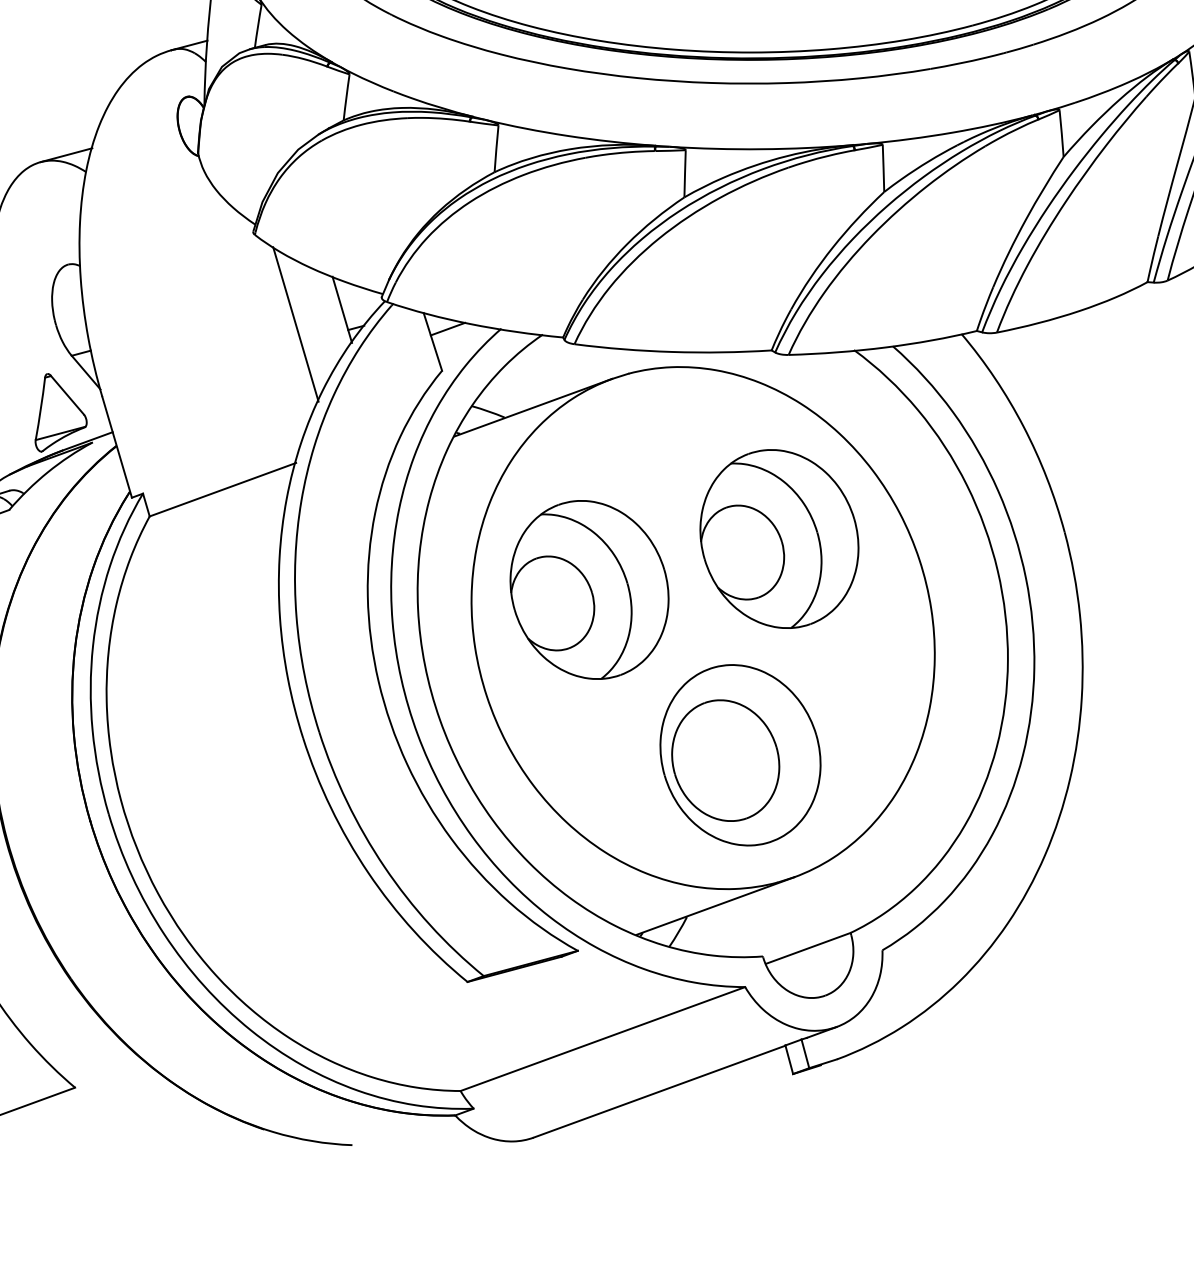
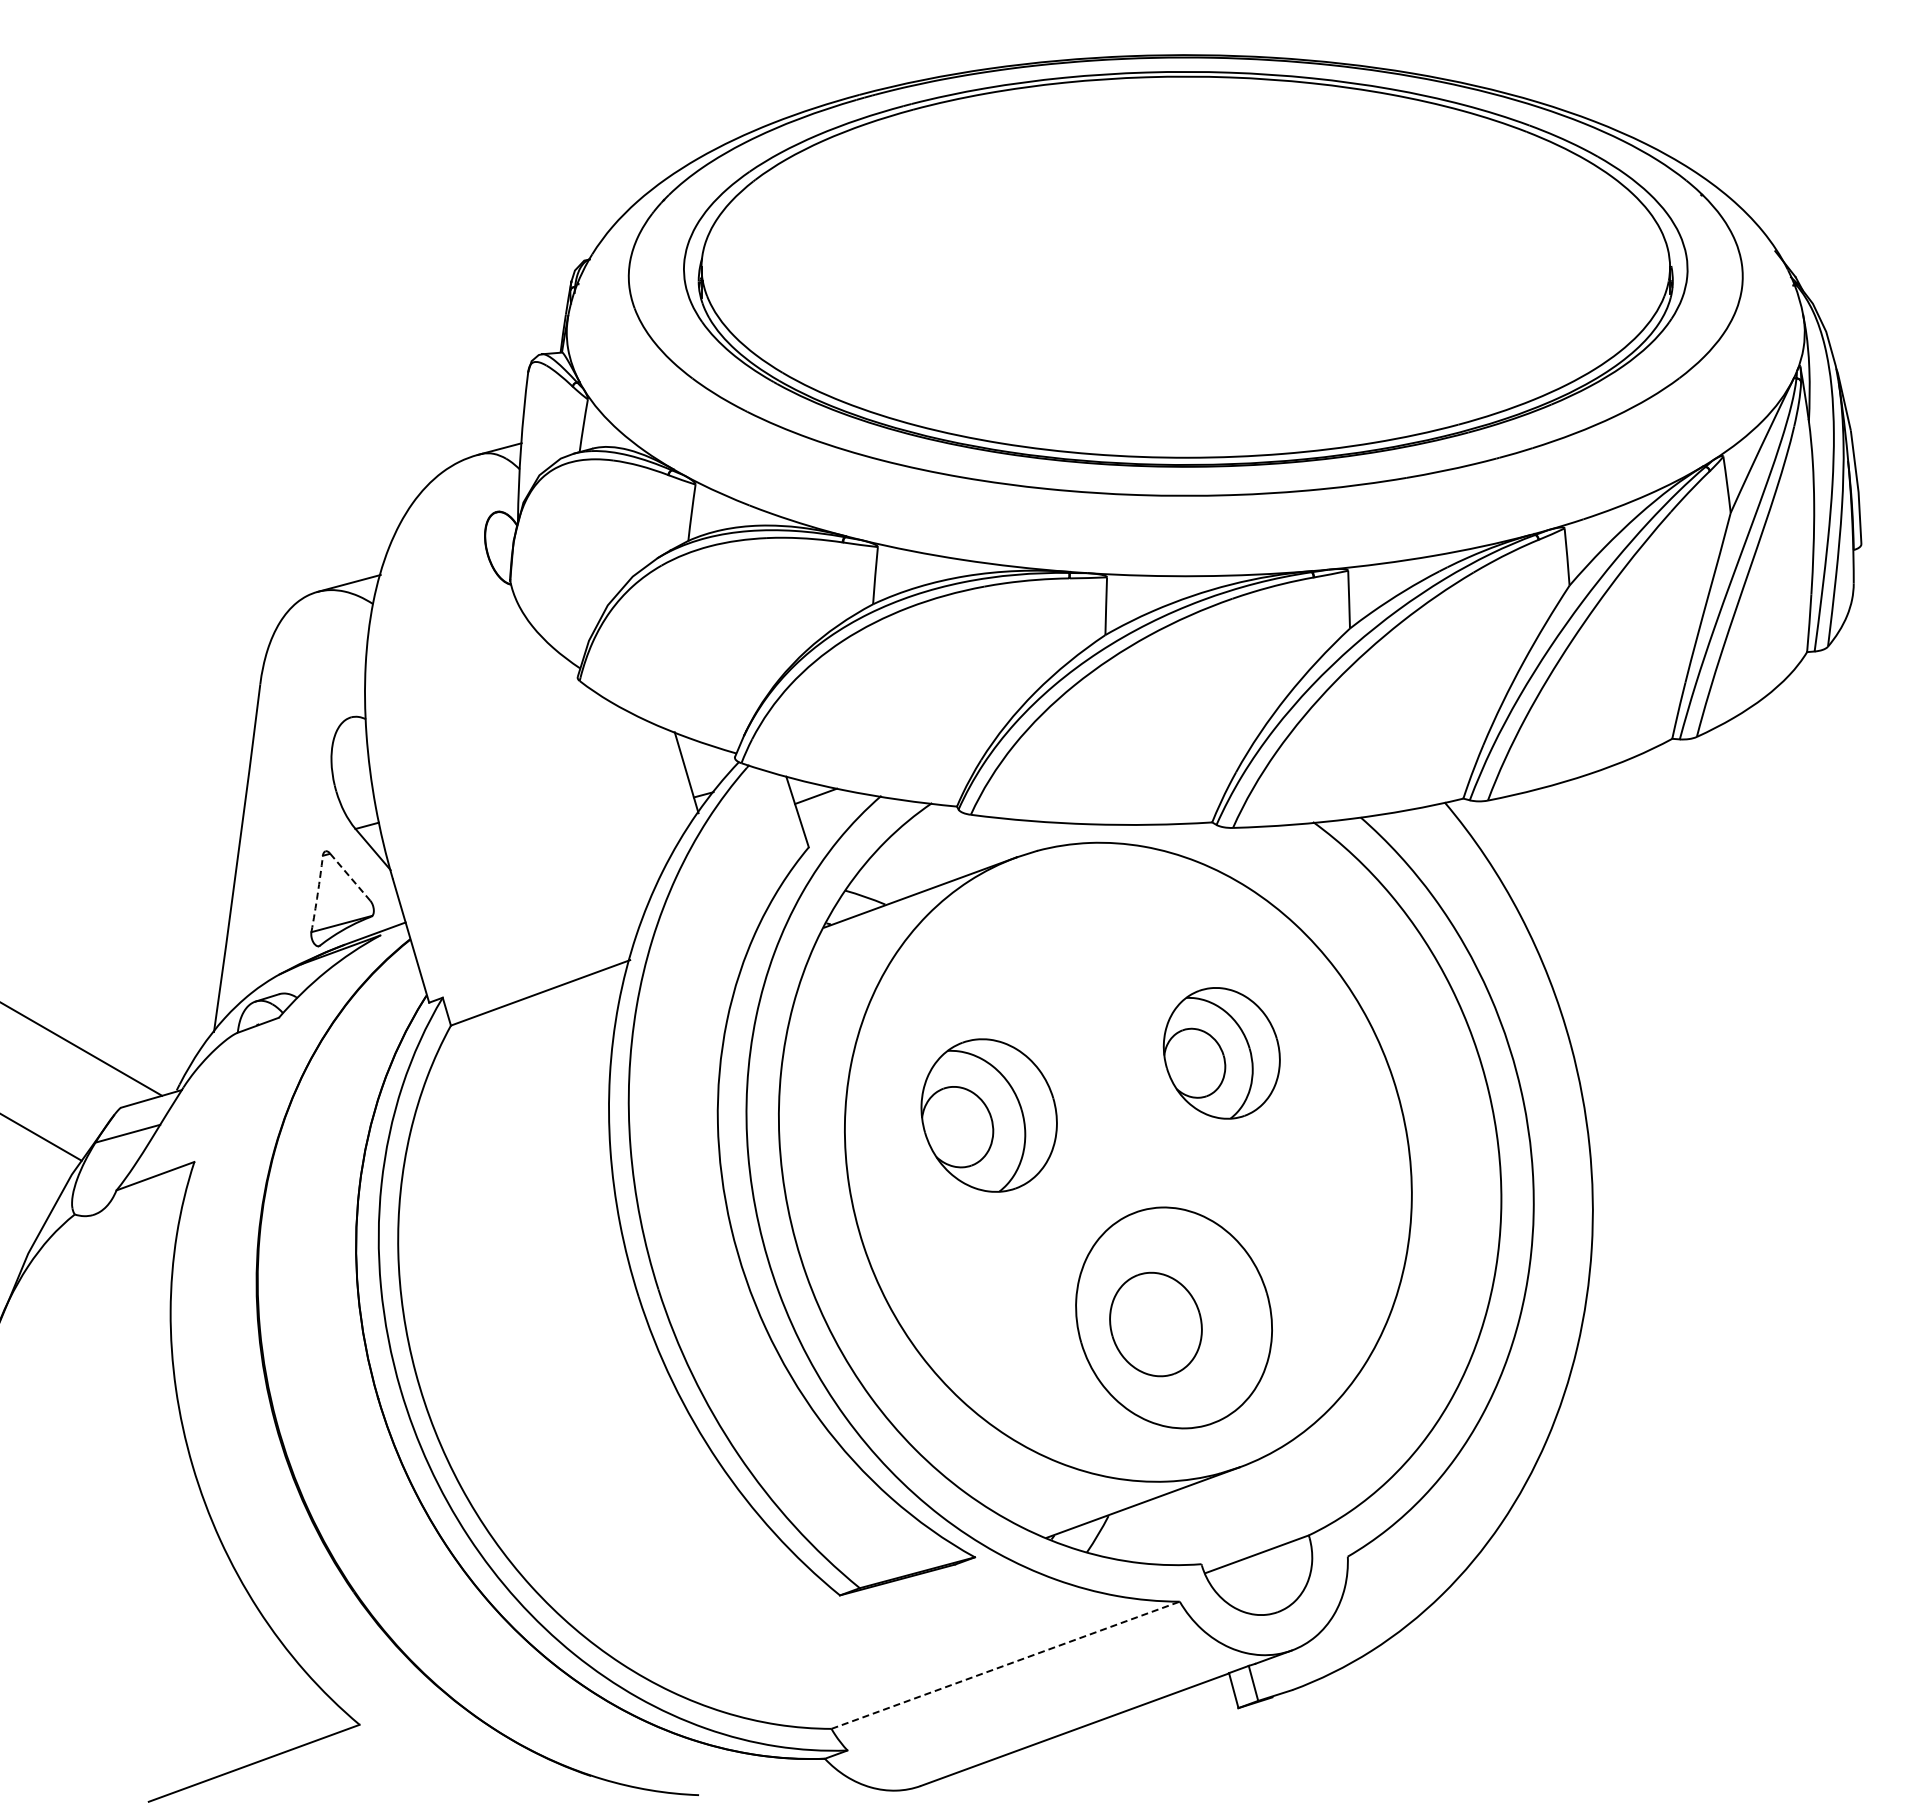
line: (295, 324) -> (629, 790), removed
line: (66, 394) -> (349, 876), solid -> dashed
arc: (40, 409) -> (317, 894), solid -> dashed
part: (779, 539) -> (1221, 1053), size x0.6
part: (588, 589) -> (988, 1115), size x0.7
part: (725, 760) -> (1155, 1324), size x0.7
line: (603, 1039) -> (1006, 1665), solid -> dashed

